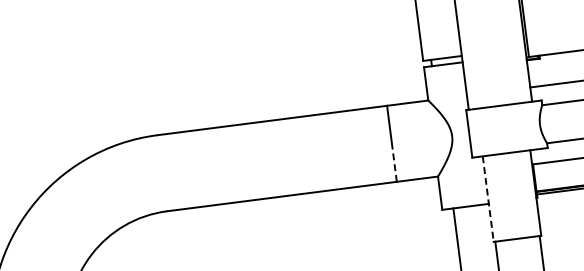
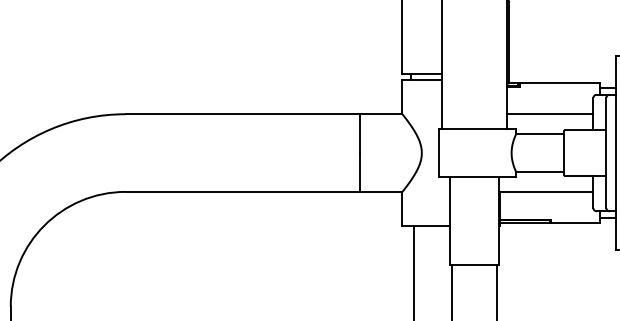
line: (394, 161) -> (360, 171), dashed -> solid
line: (488, 199) -> (450, 221), dashed -> solid

